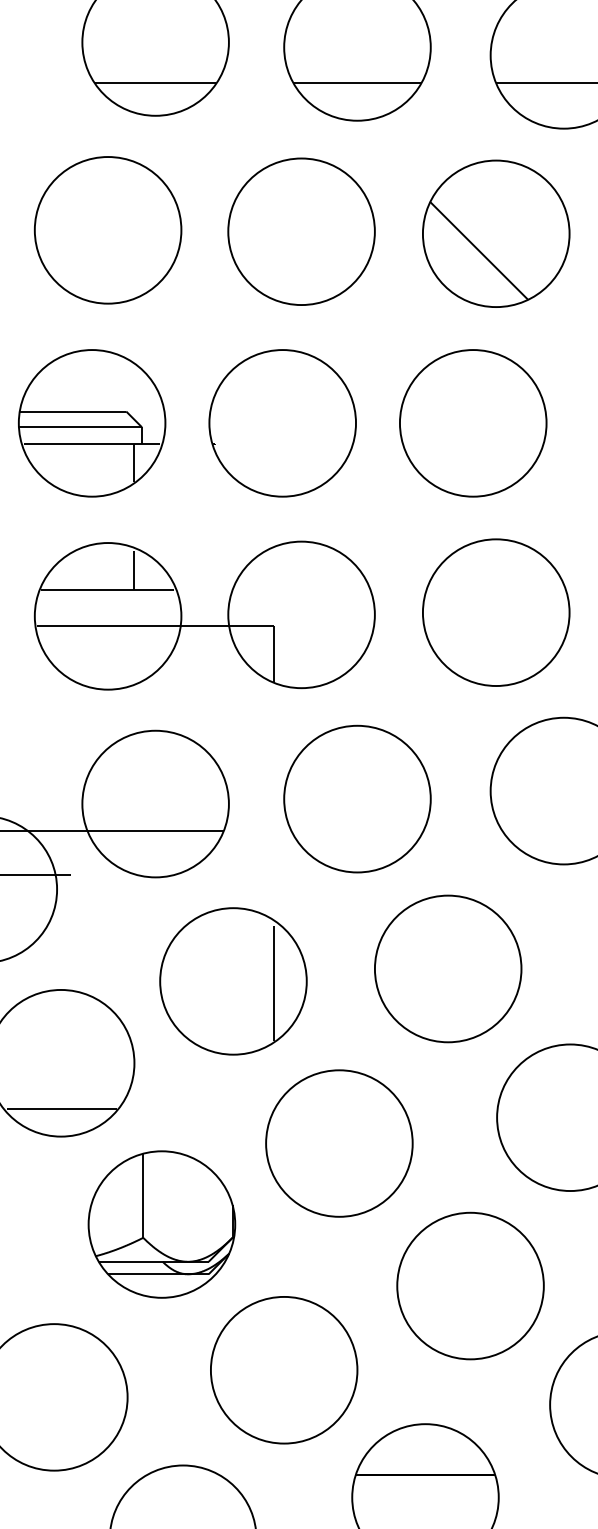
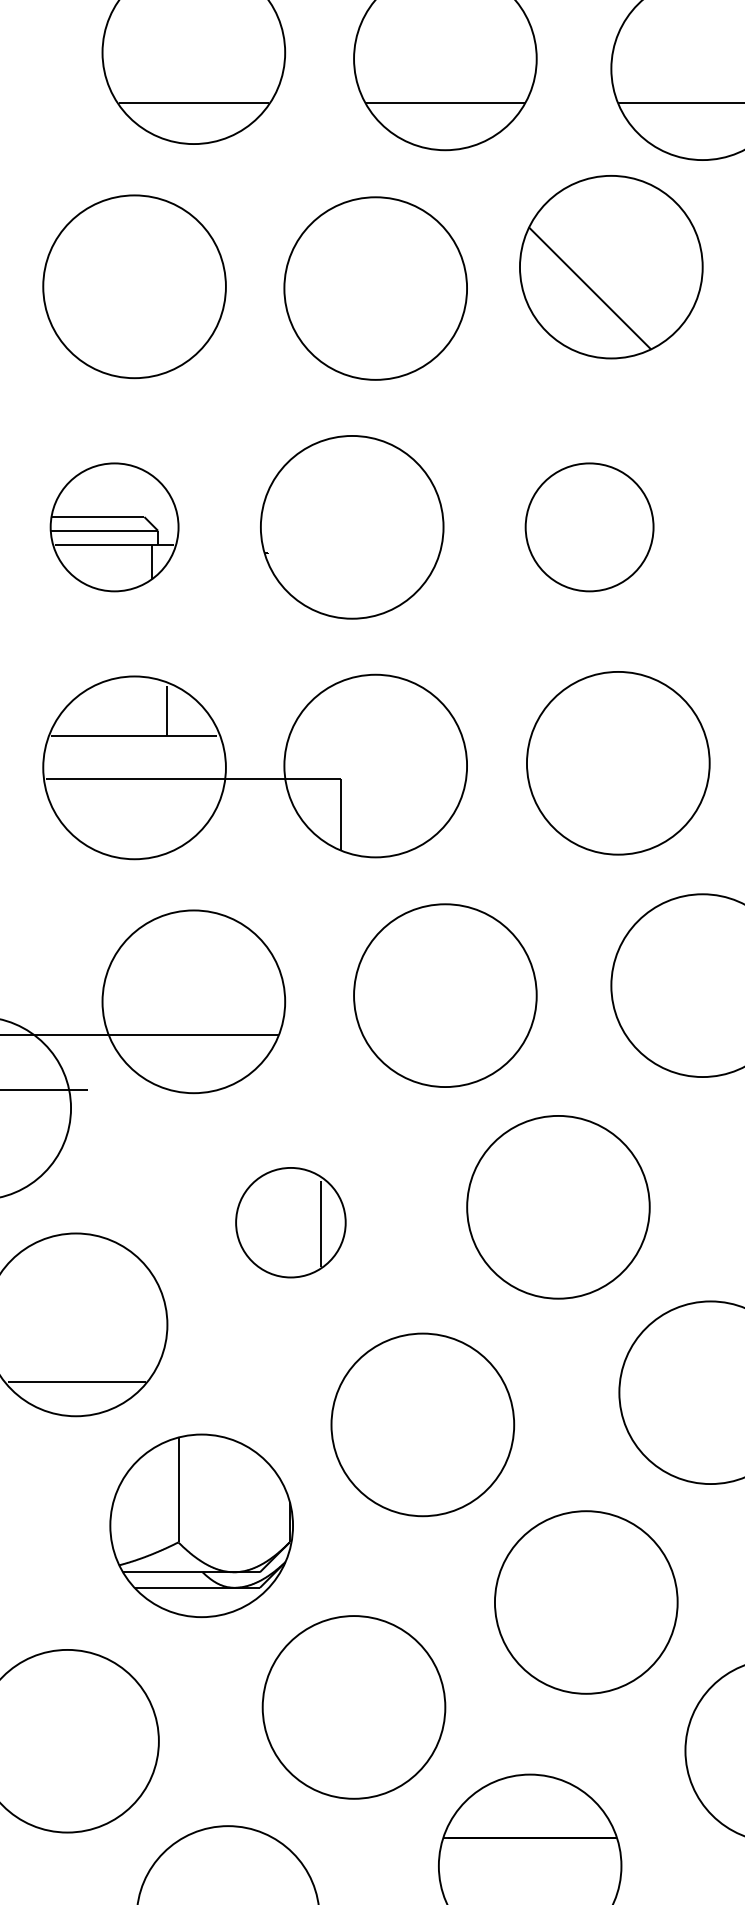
part: (496, 234) -> (611, 267), moved
part: (91, 423) -> (114, 527), size x0.7
part: (473, 423) -> (589, 527), size x0.7
part: (233, 981) -> (290, 1222), size x0.6

